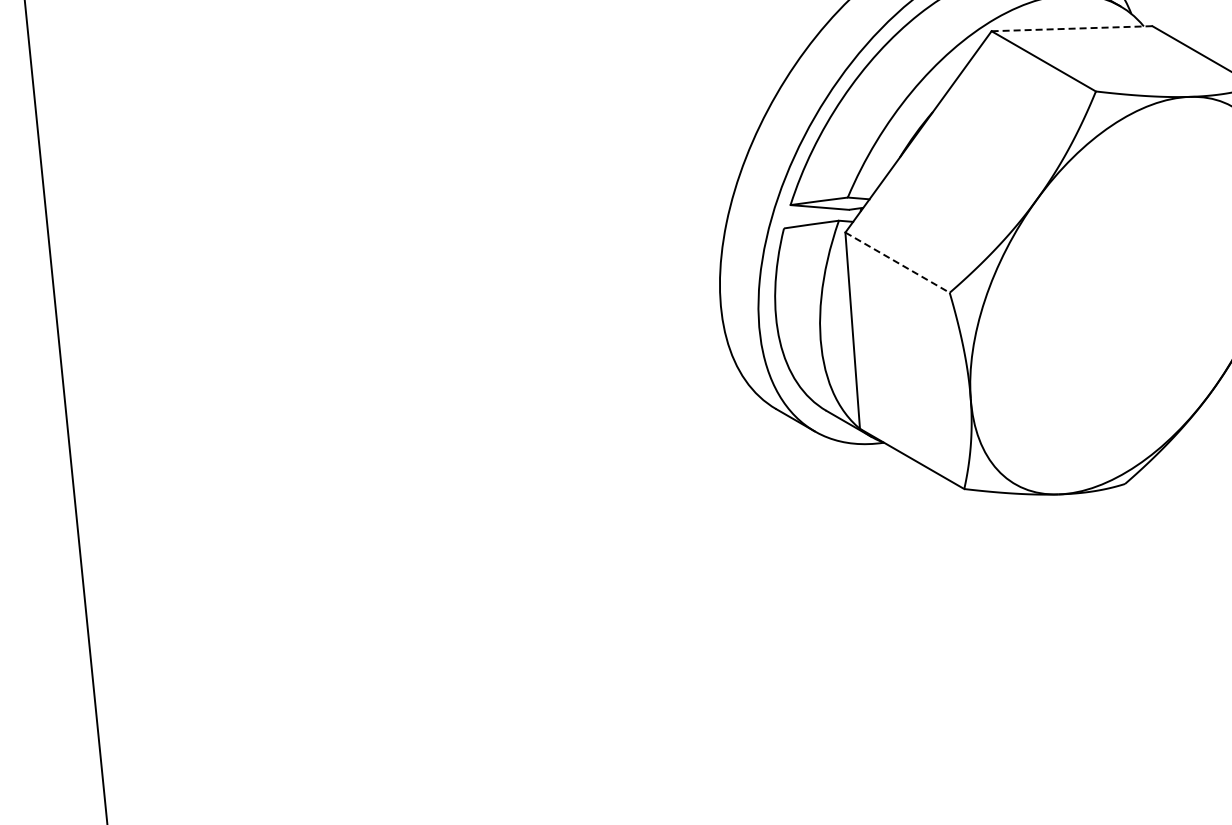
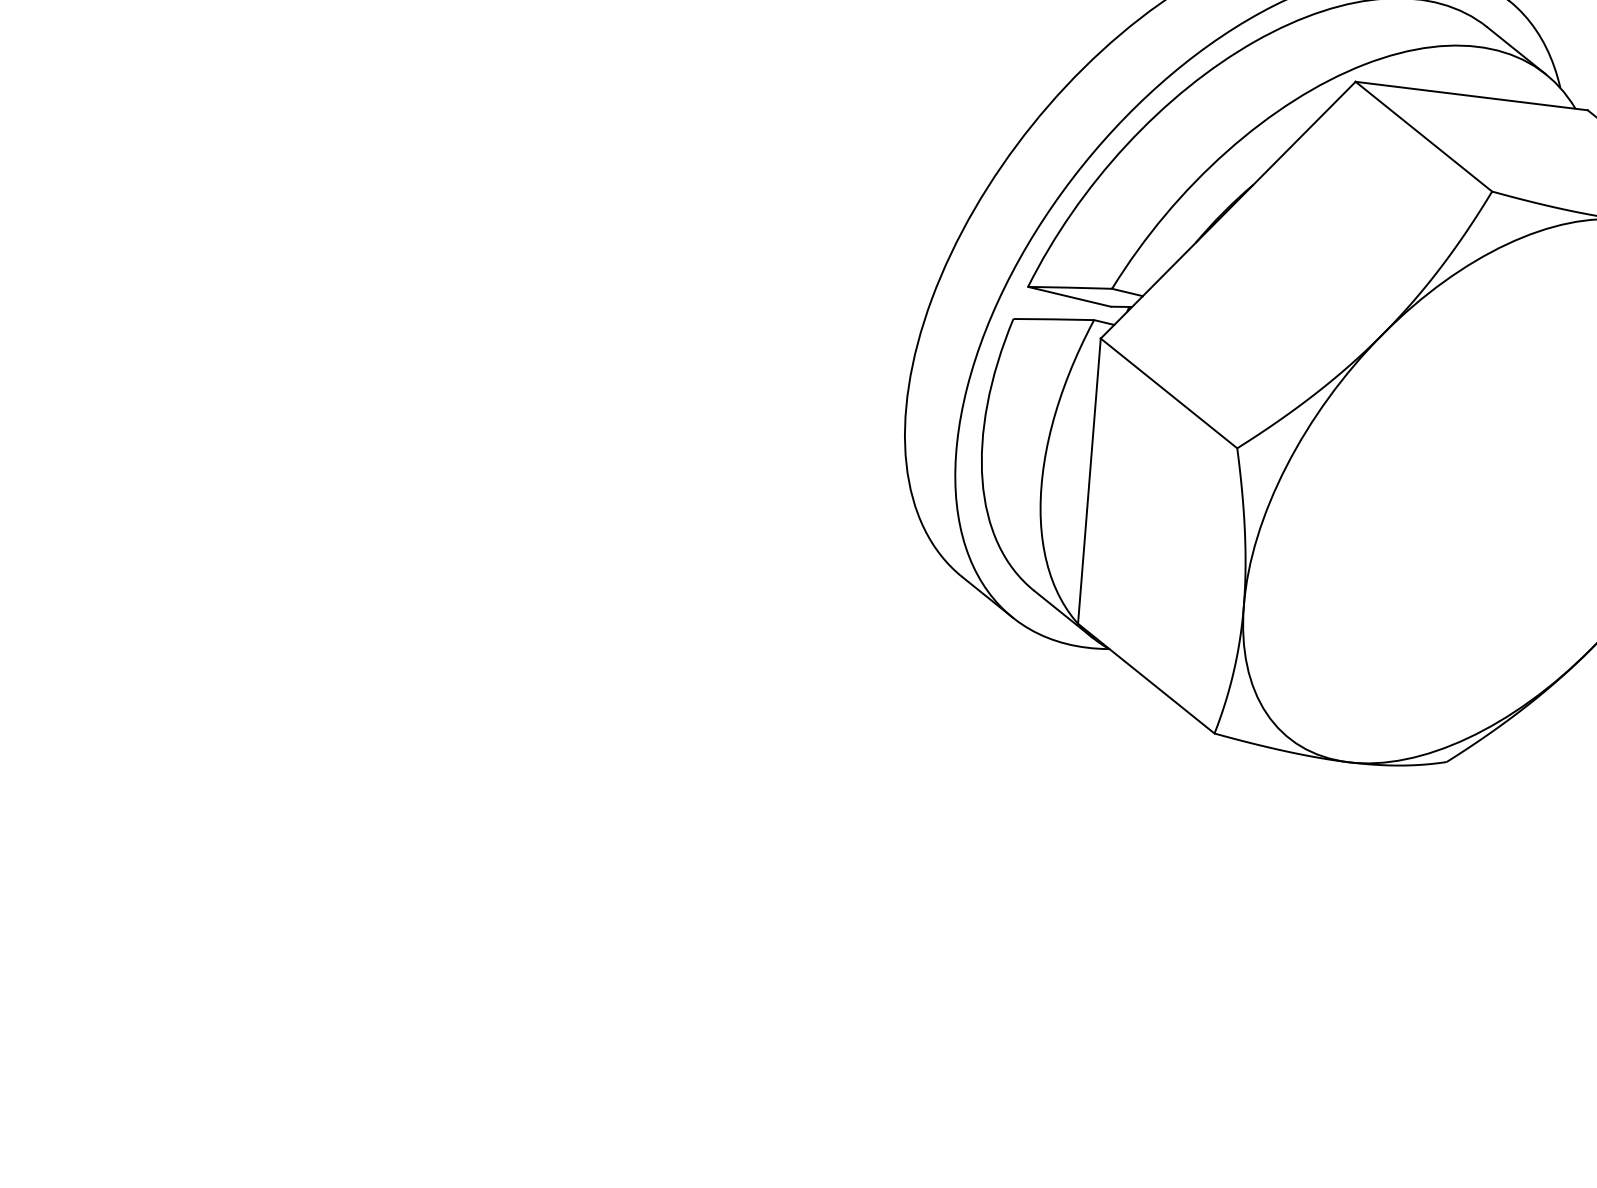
line: (1072, 28) -> (1472, 95), dashed -> solid
line: (898, 262) -> (1170, 393), dashed -> solid

